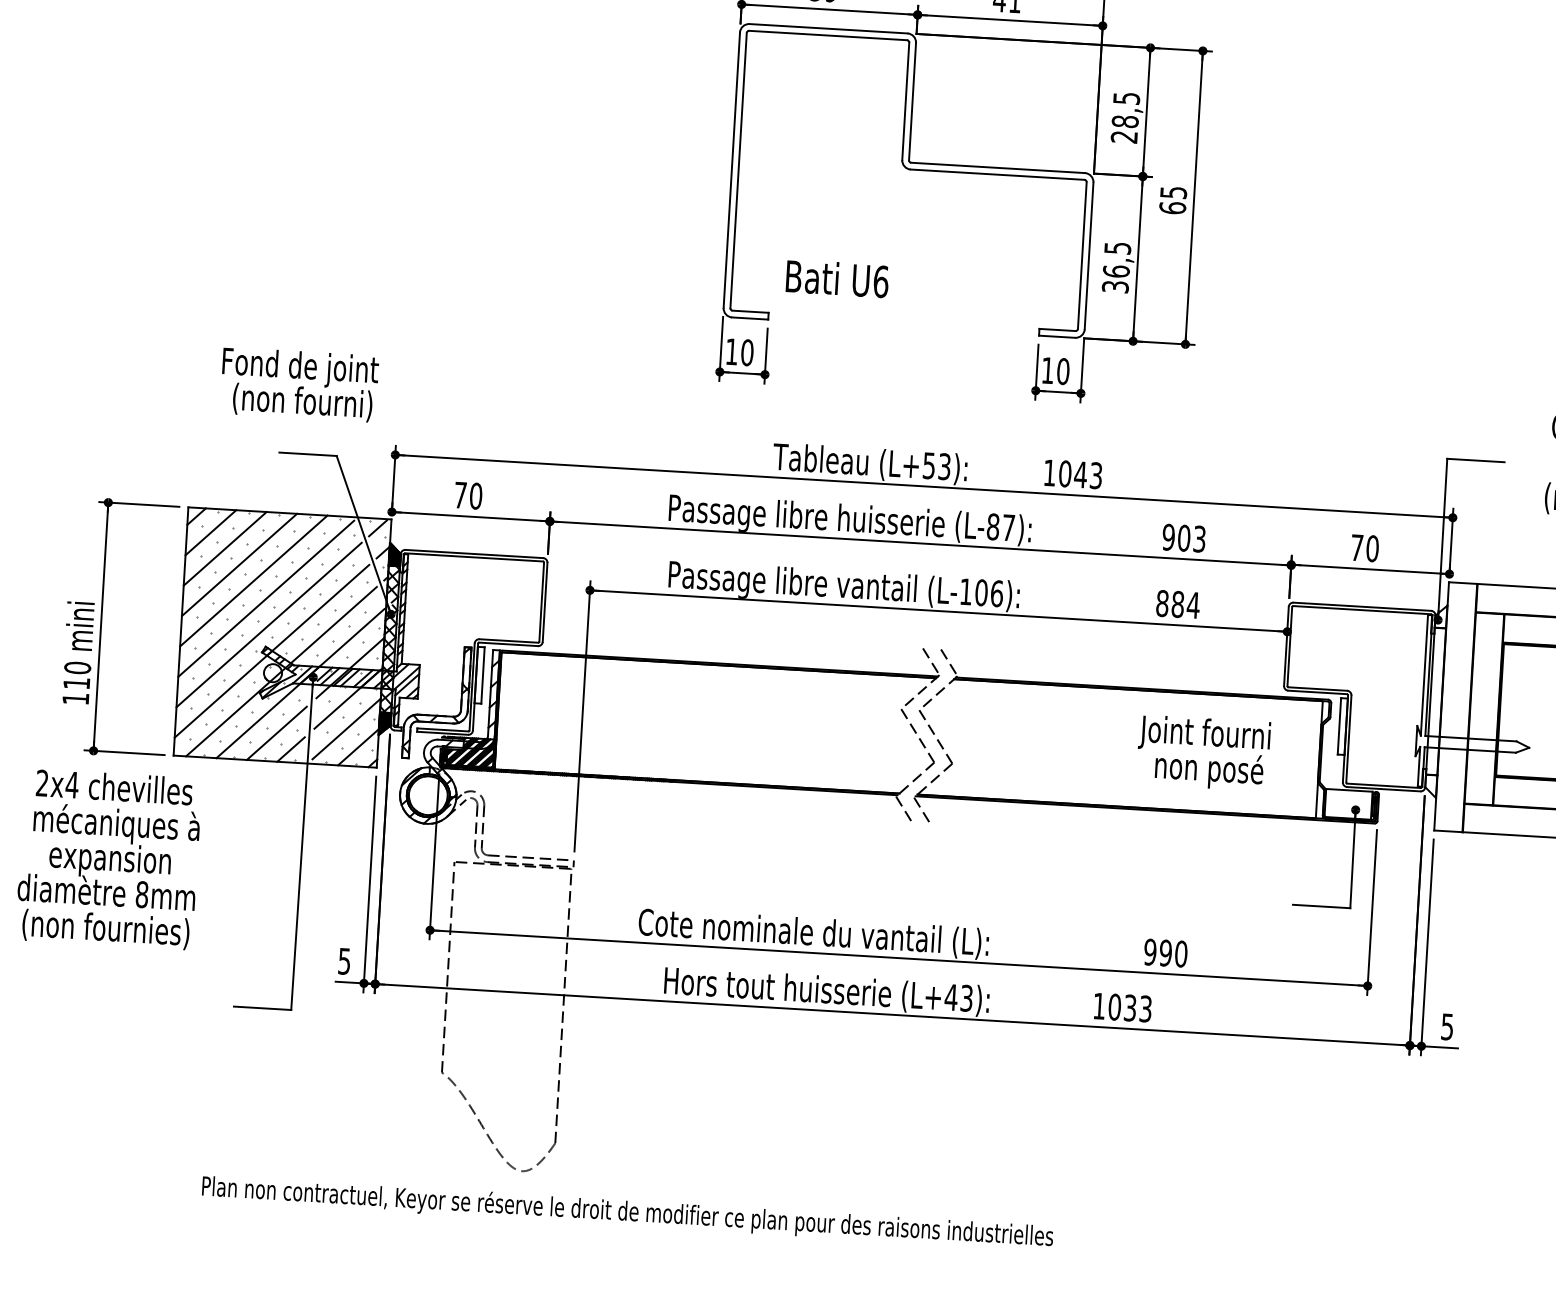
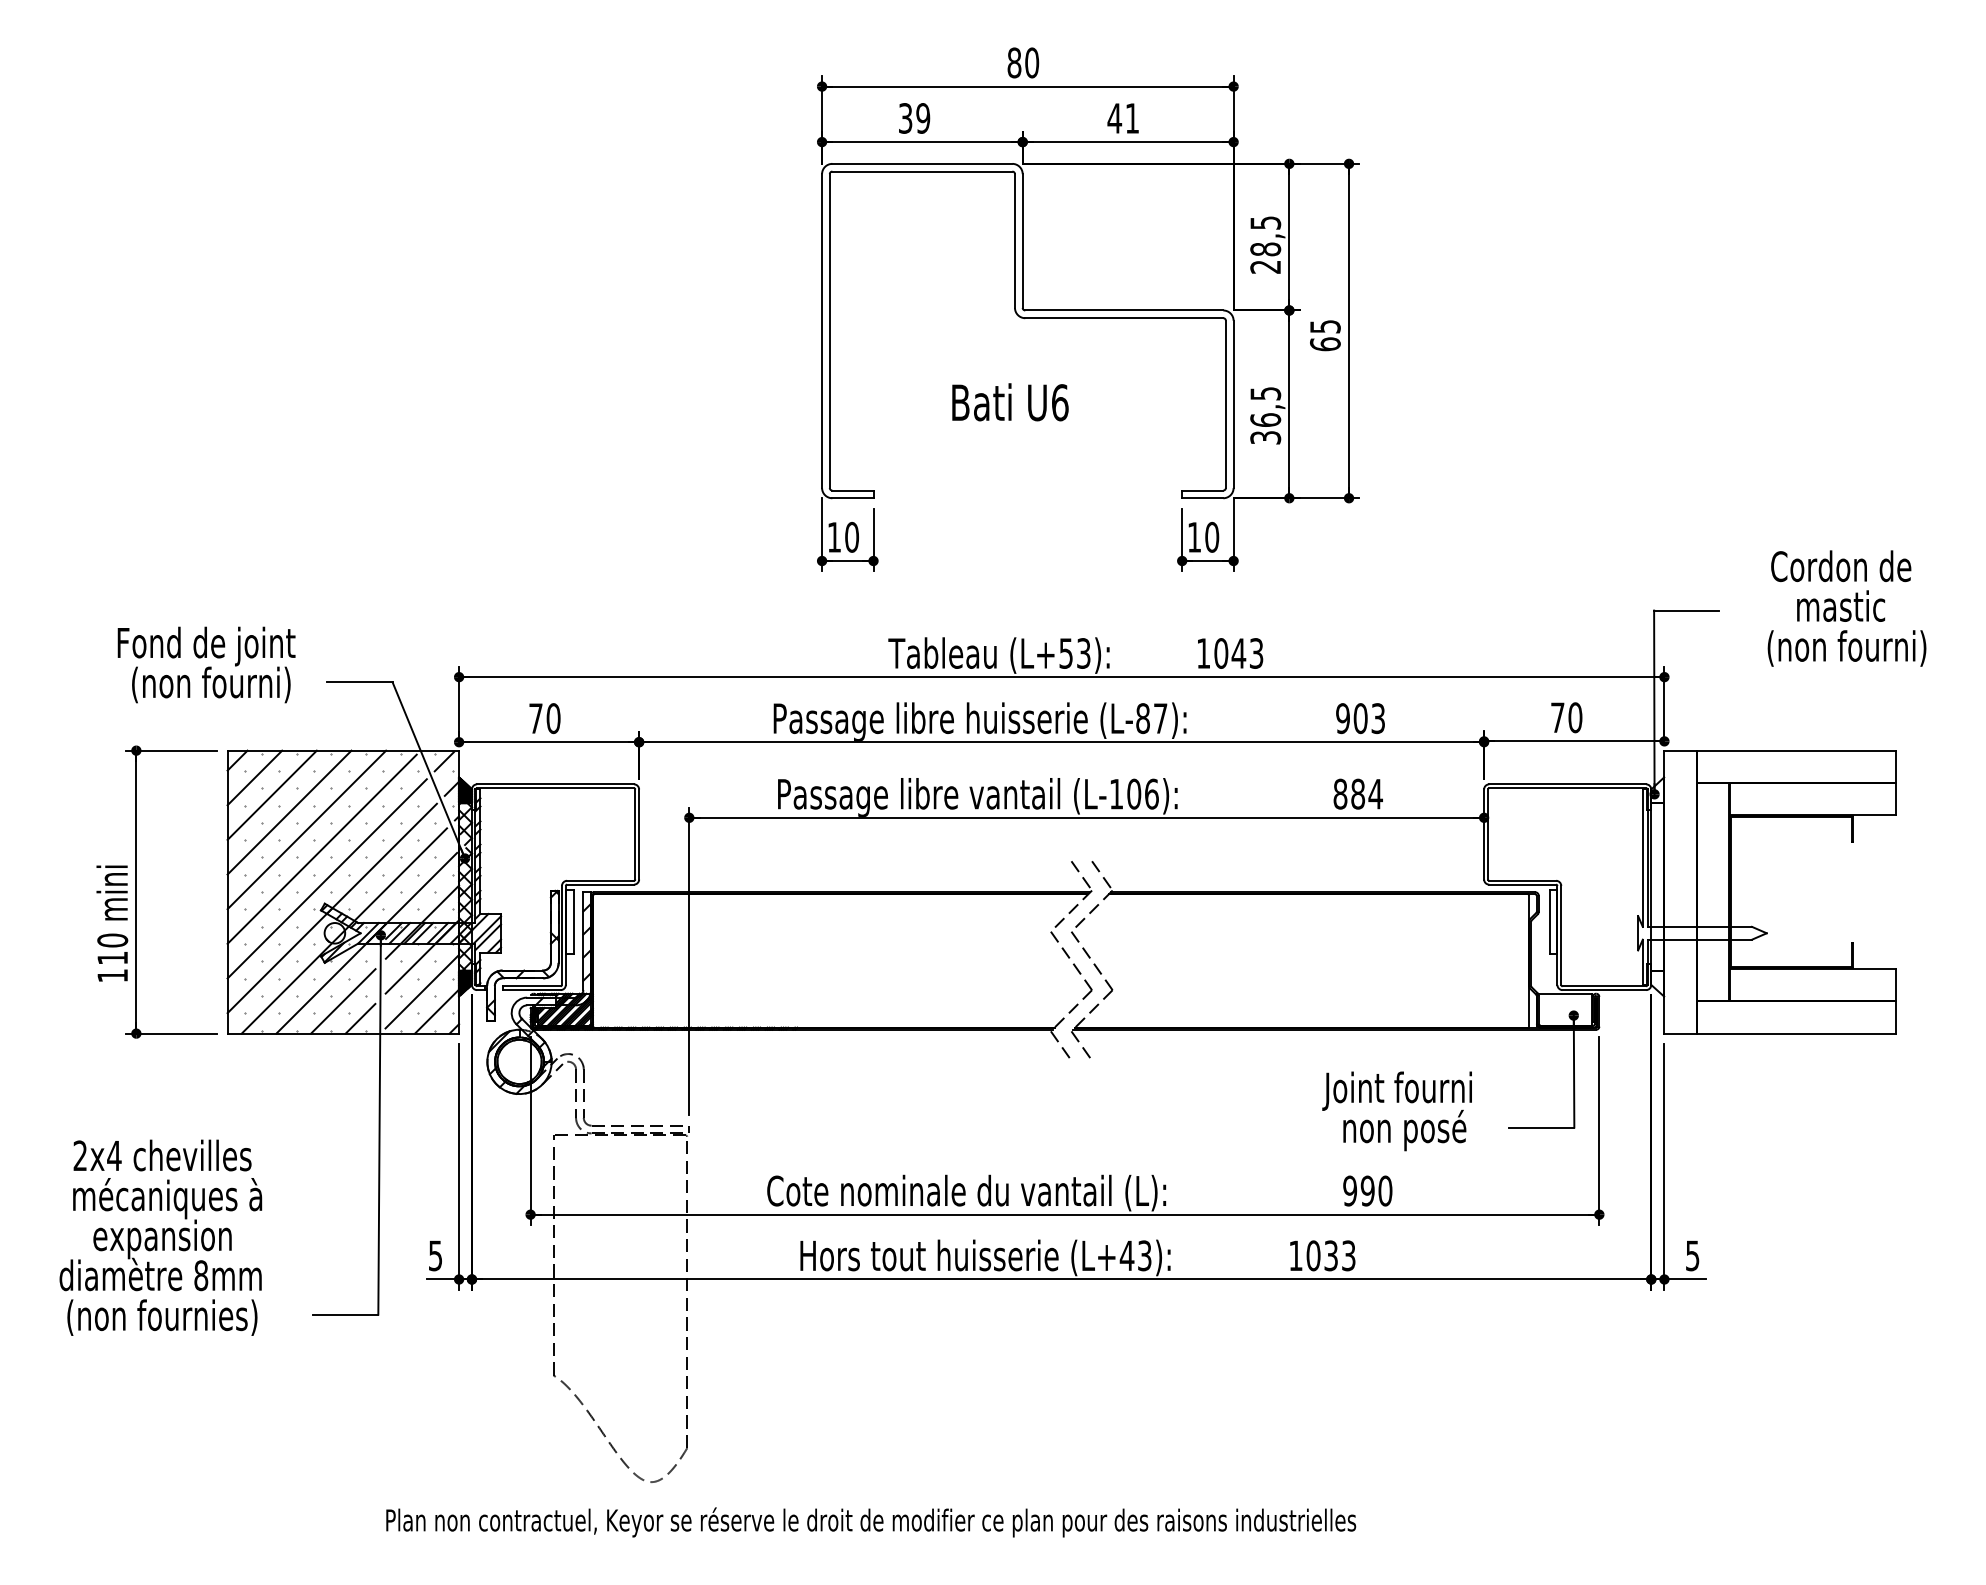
text: (837, 279) -> (1010, 402), moved
text: (299, 384) -> (206, 664), moved
text: (1202, 753) -> (1396, 1111), moved
text: (108, 859) -> (160, 1237), moved
text: (627, 1213) -> (871, 1522), moved

